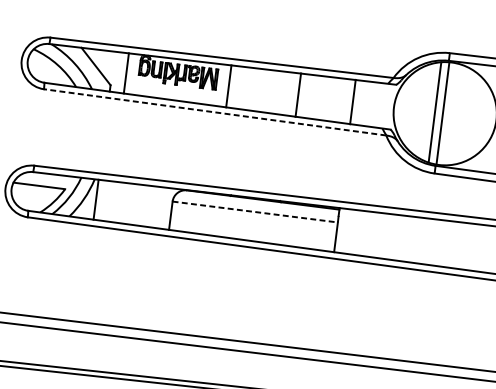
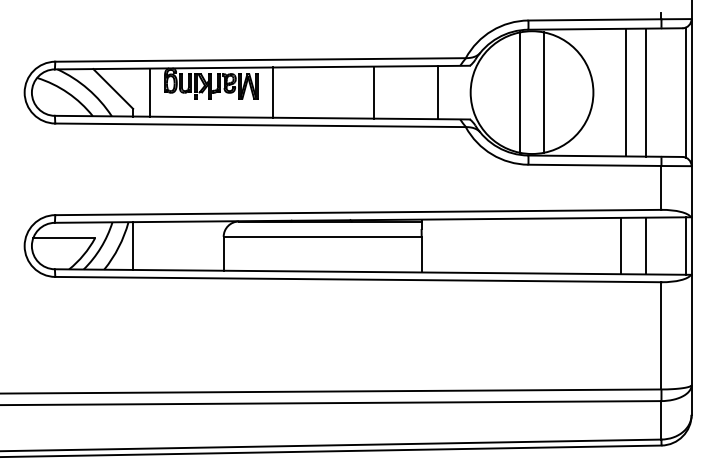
line: (298, 95) -> (374, 92), moved
line: (352, 101) -> (438, 92), moved
line: (215, 112) -> (260, 125), dashed -> solid
line: (443, 113) -> (544, 92), moved
line: (255, 211) -> (323, 236), dashed -> solid

